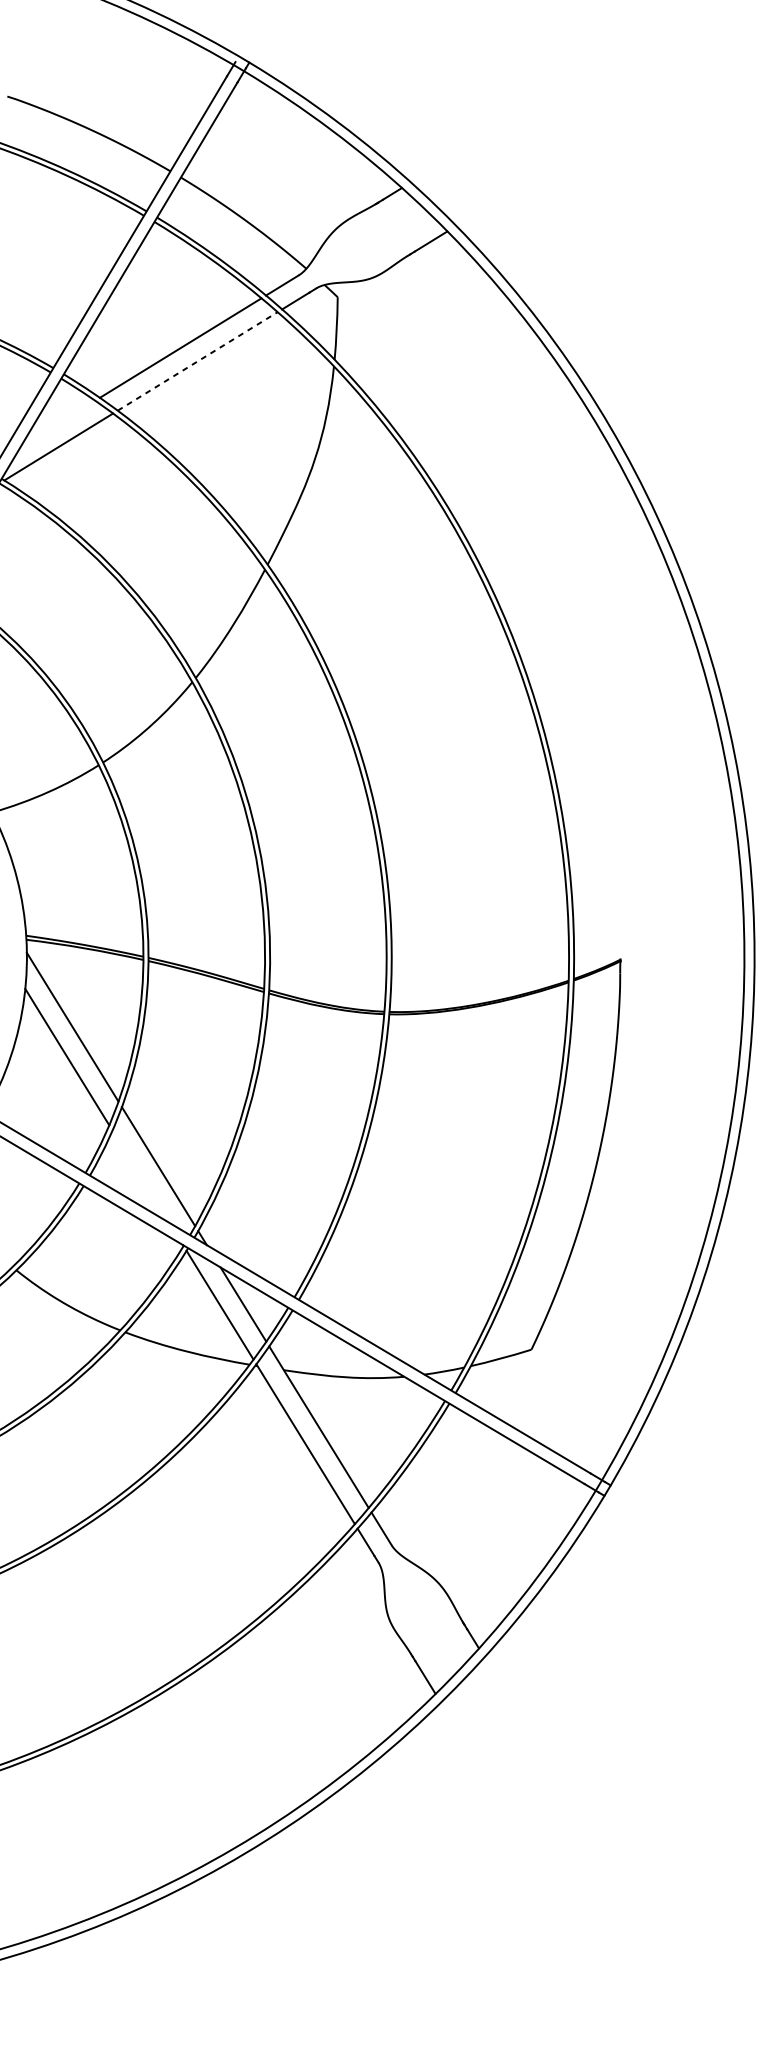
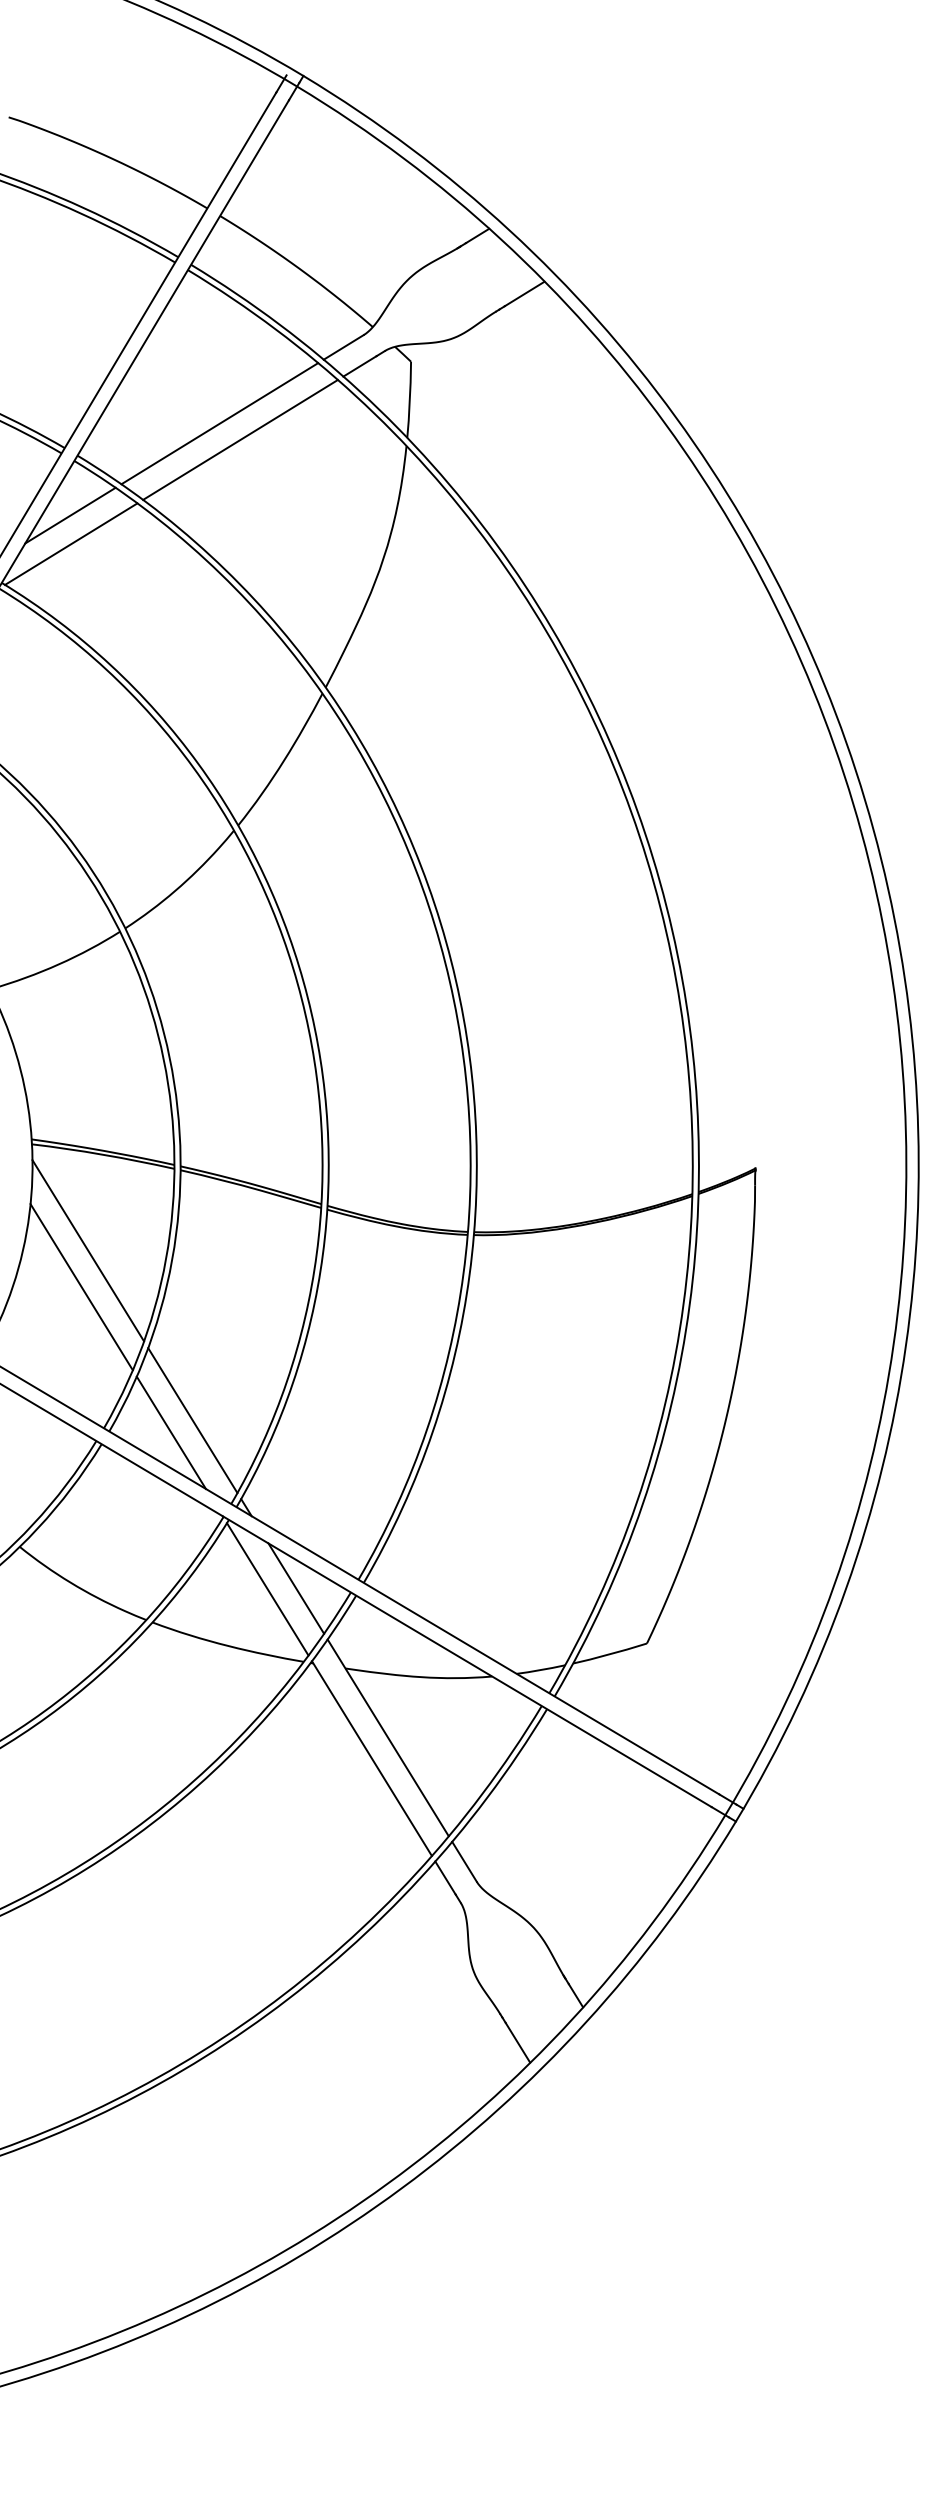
line: (197, 361) -> (240, 439), dashed -> solid
line: (58, 423) -> (70, 515), added
line: (140, 1176) -> (170, 1432), added

